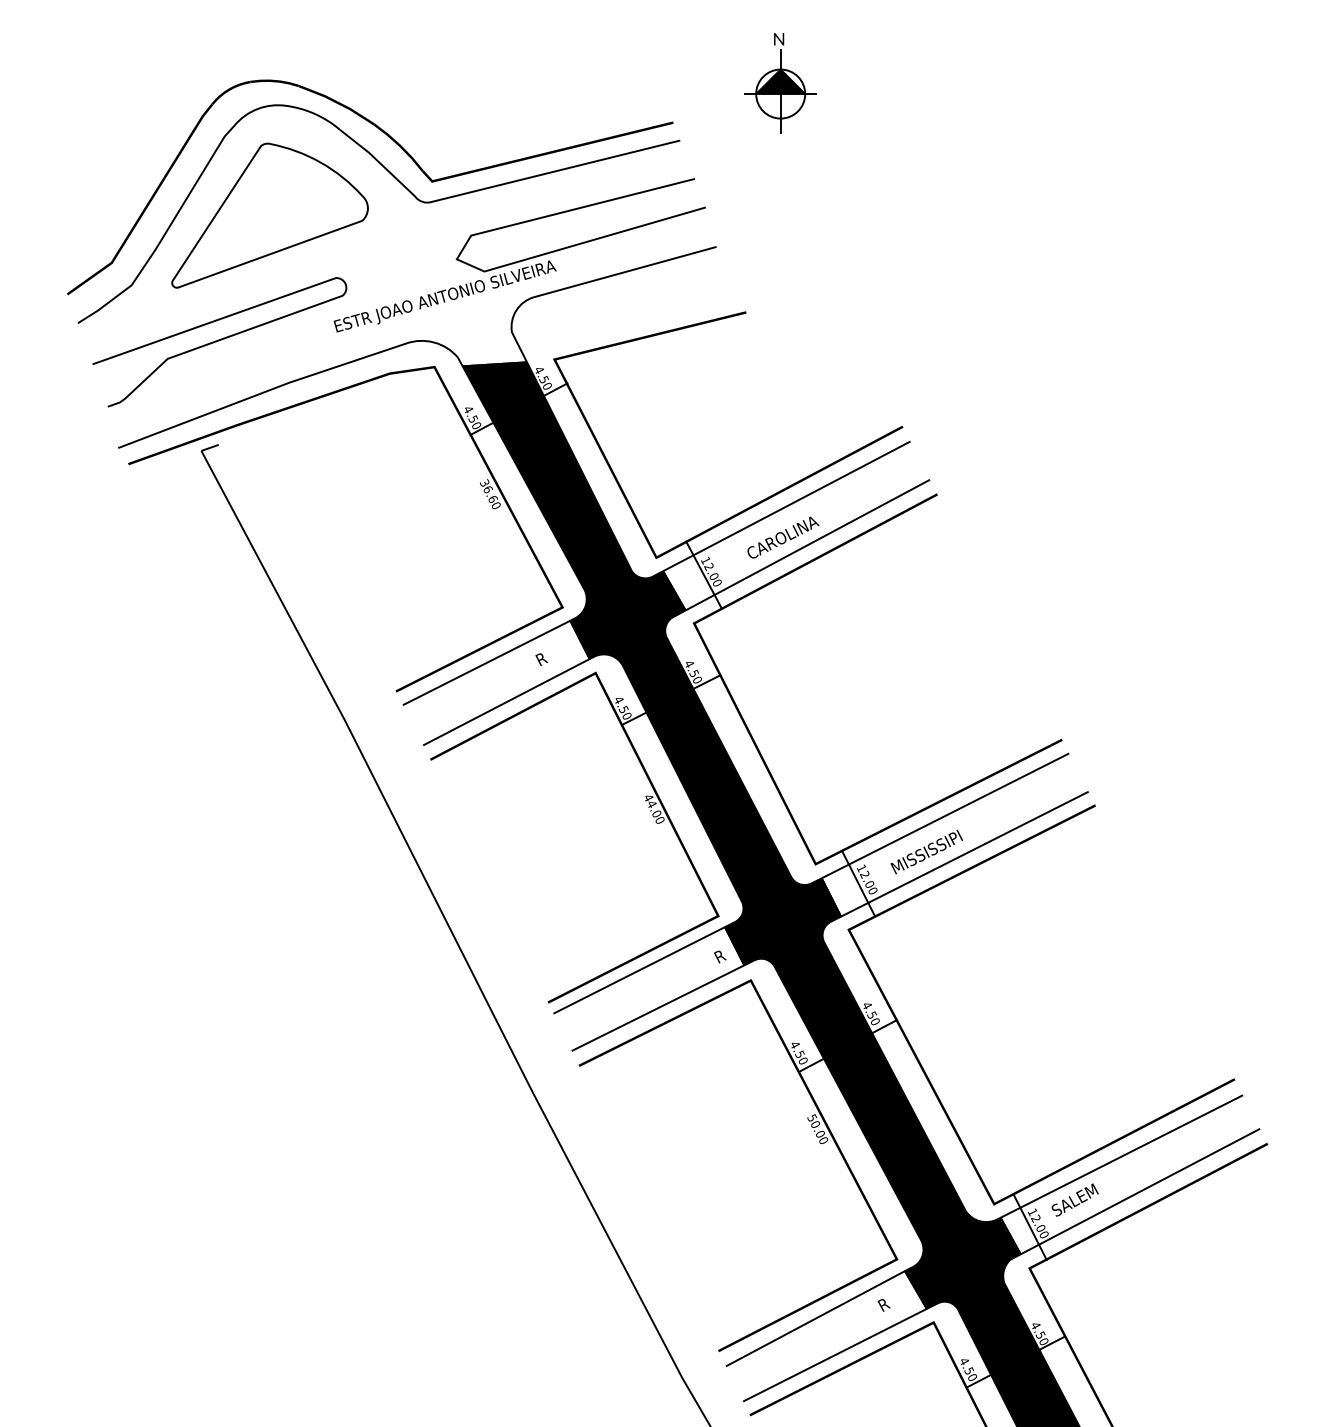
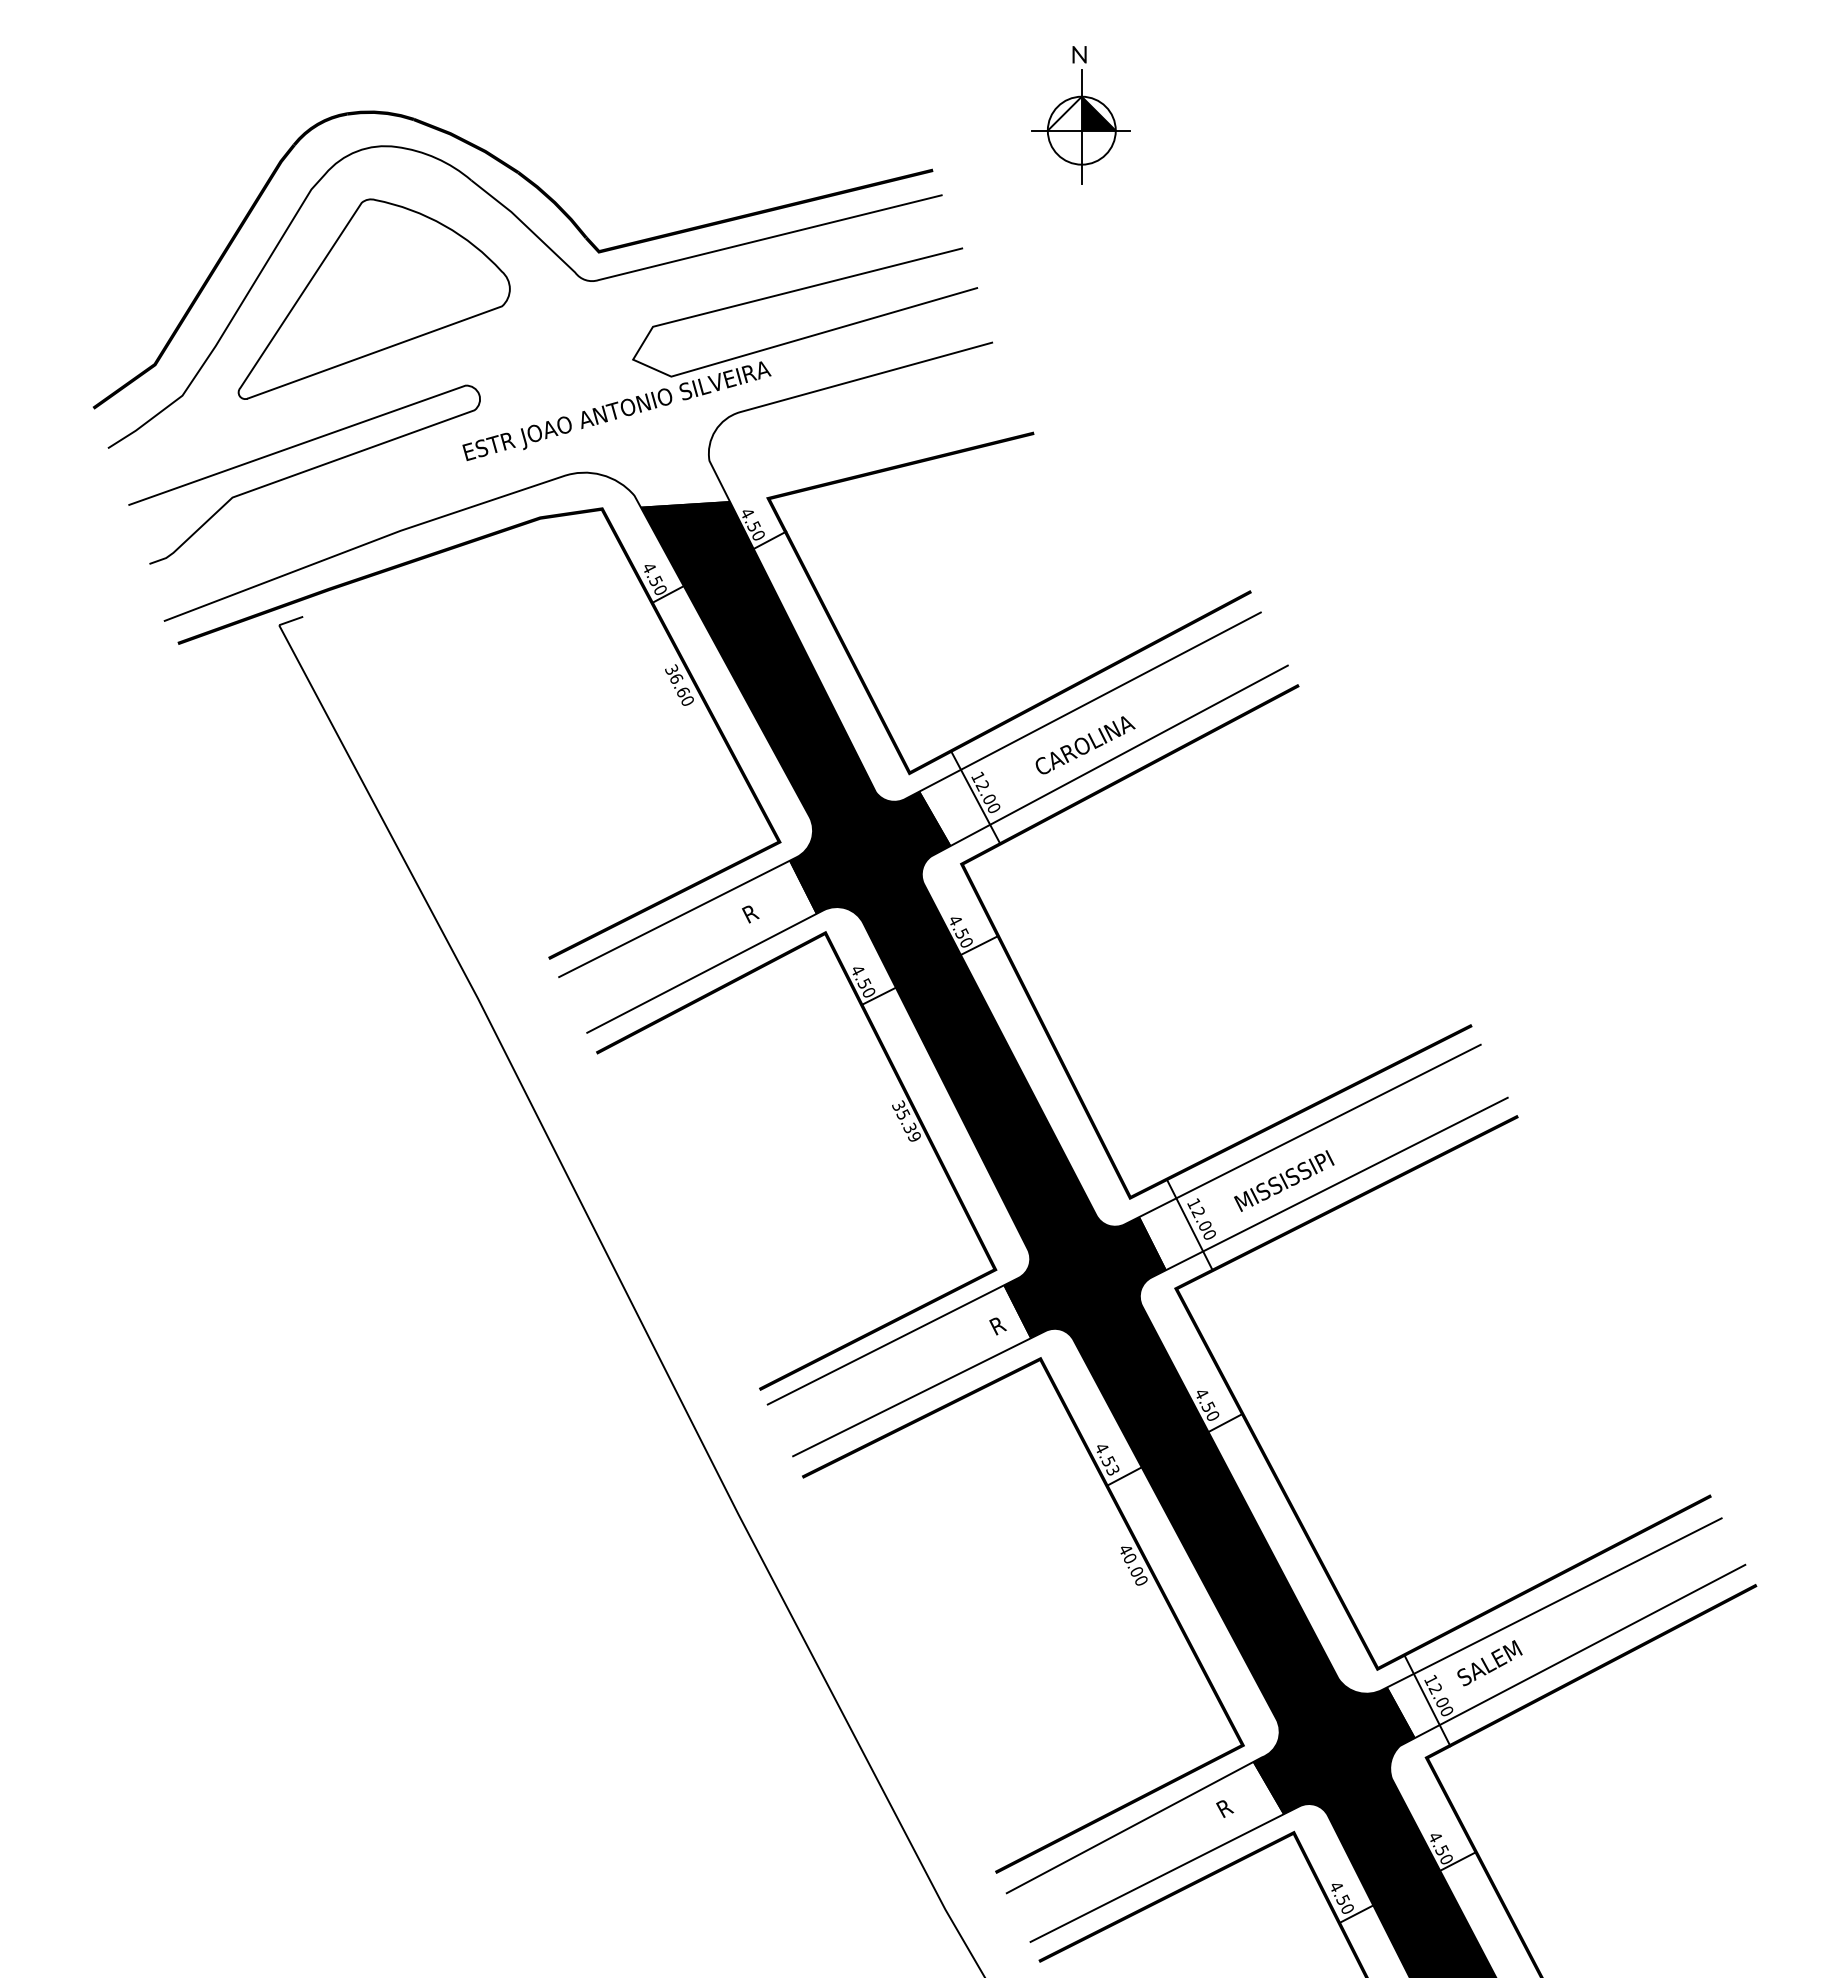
fill: (768, 81) -> (1064, 113), removed
text: (653, 808) -> (905, 1120), 44.00 -> 35.39
text: (802, 1060) -> (1112, 1470), 4.50 -> 4.53
text: (812, 1118) -> (1125, 1549), 50.00 -> 40.00

